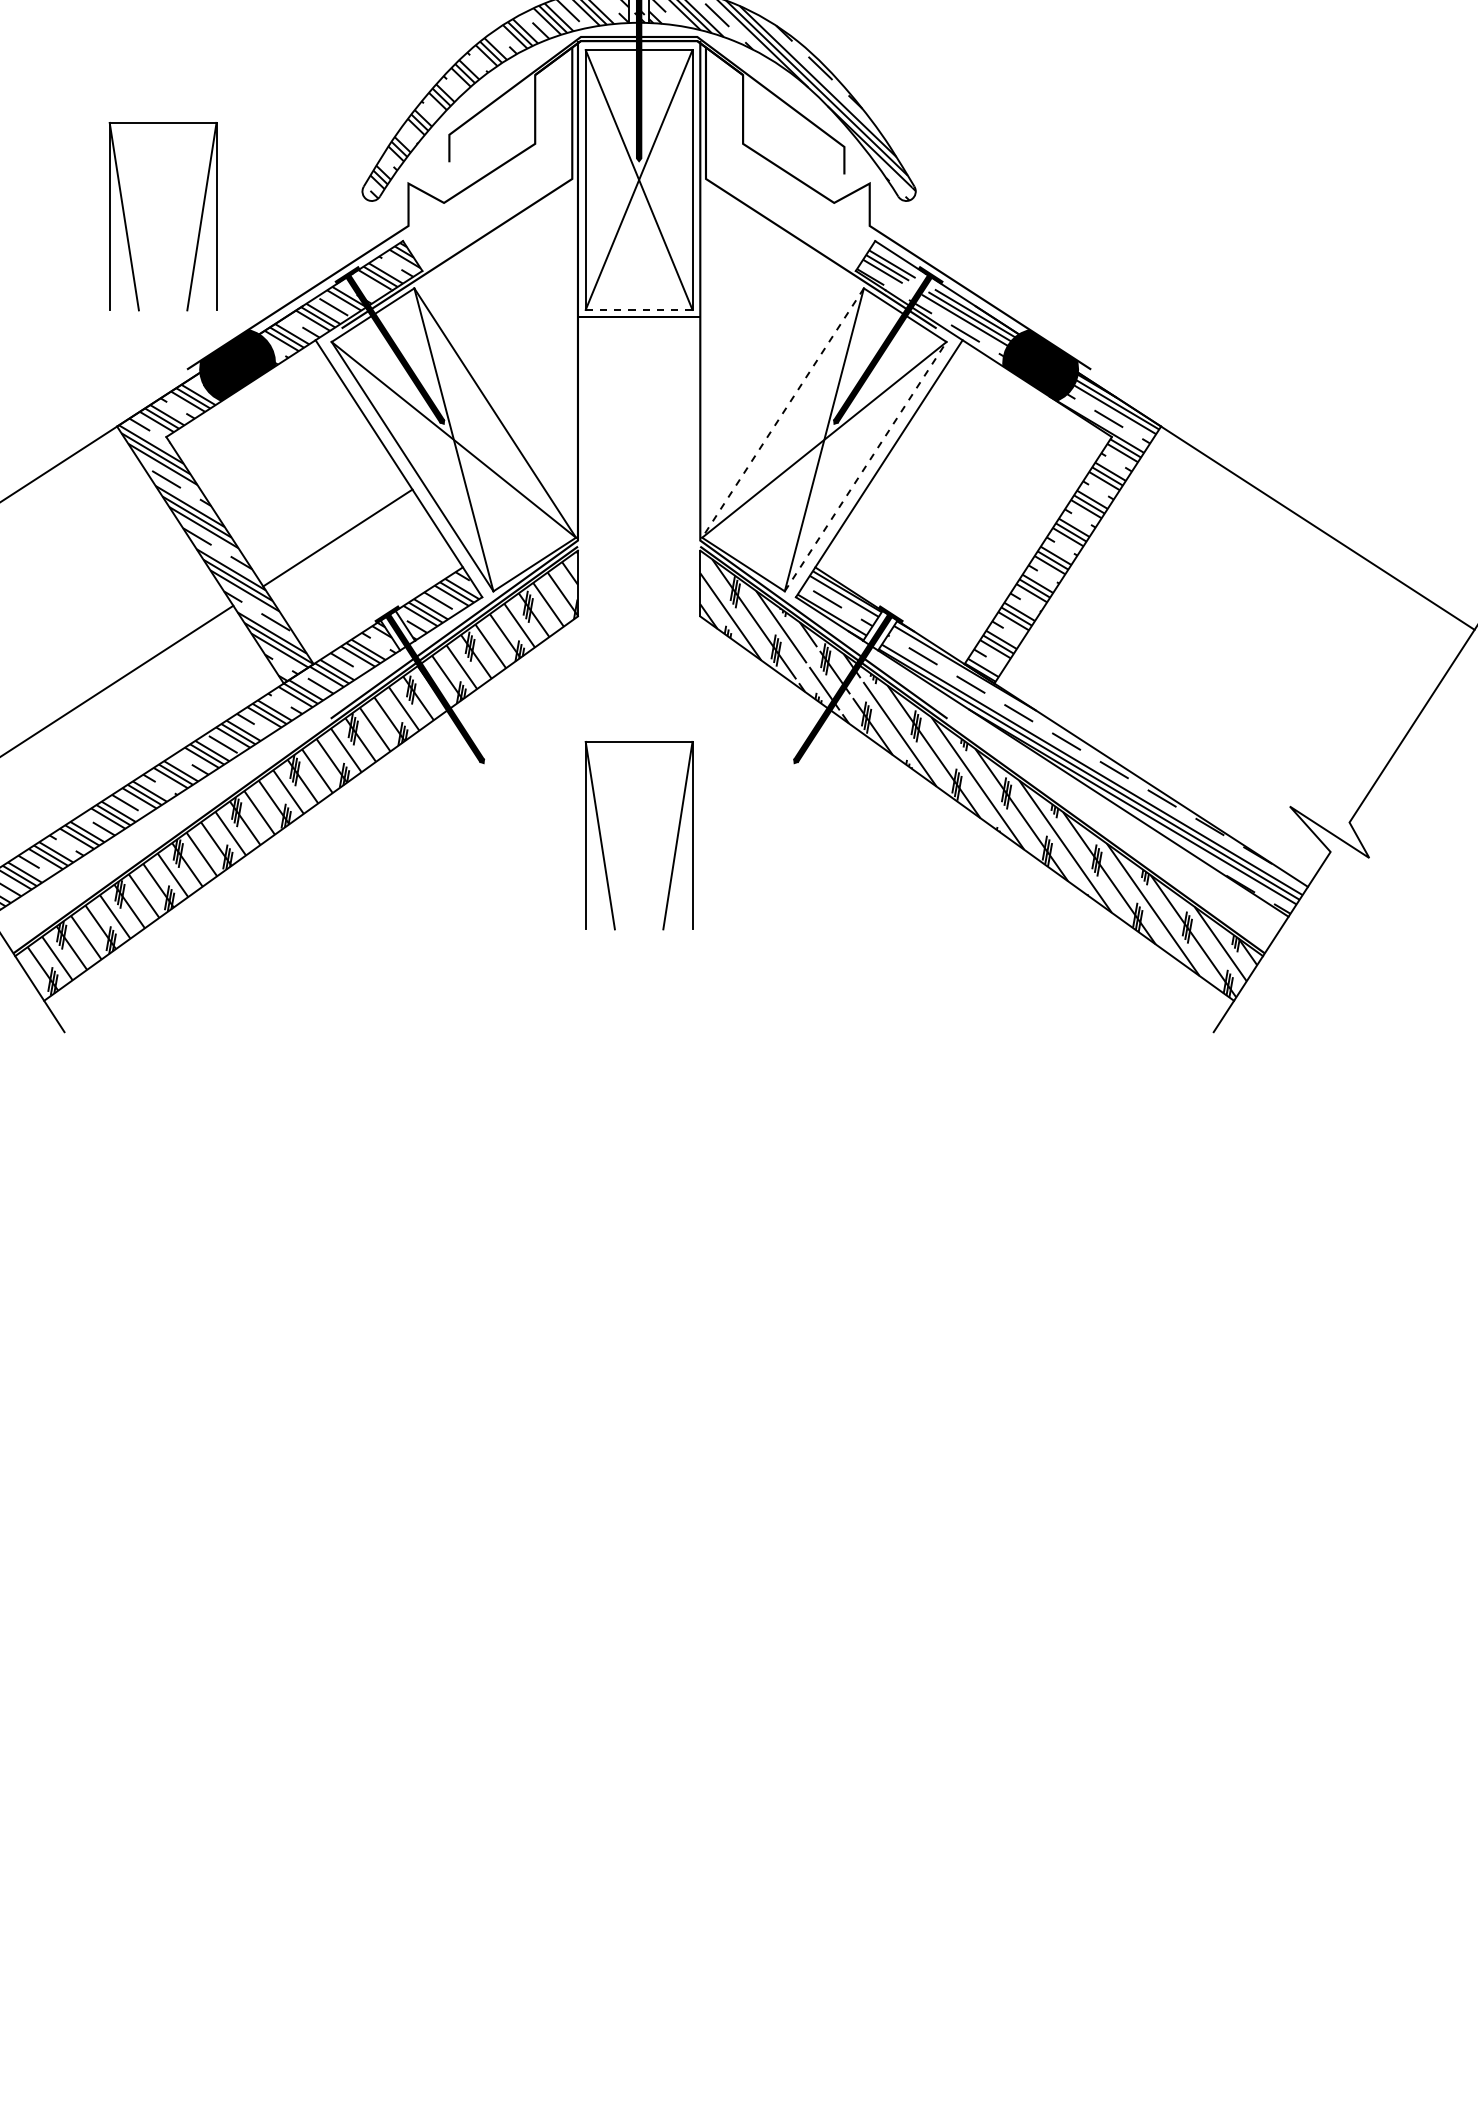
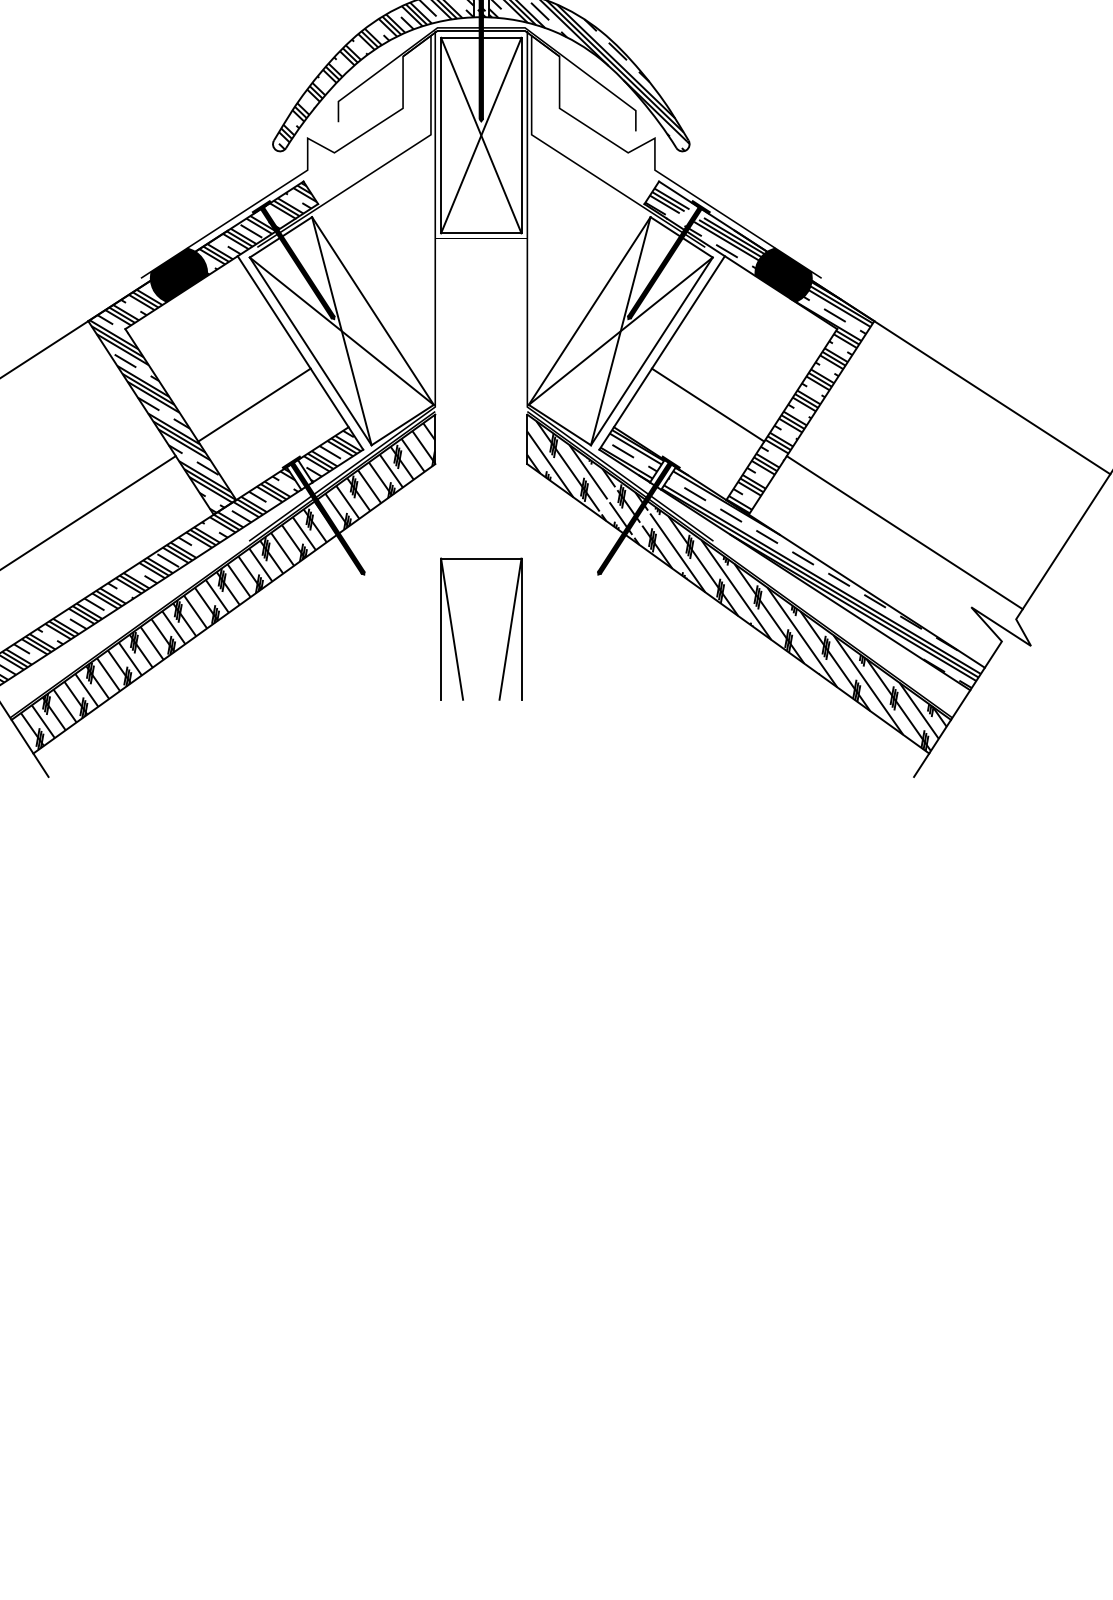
part: (126, 222) -> (95, 167), removed
line: (639, 309) -> (481, 233), dashed -> solid
line: (783, 413) -> (590, 311), dashed -> solid
line: (865, 466) -> (651, 351), dashed -> solid
line: (939, 537) -> (707, 404), added
line: (1201, 707) -> (904, 532), added

